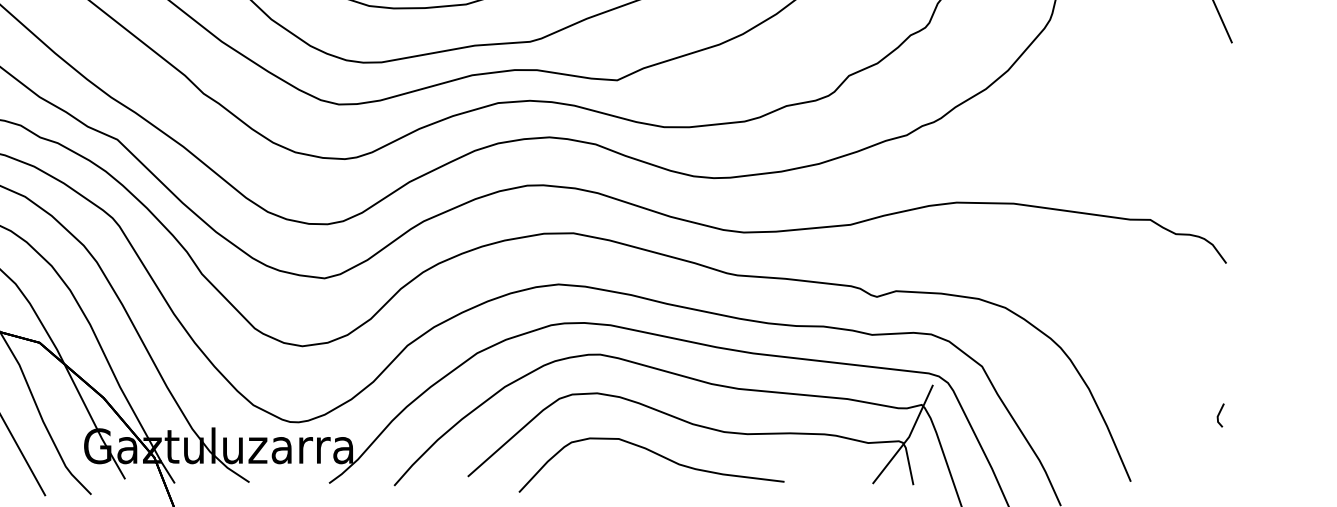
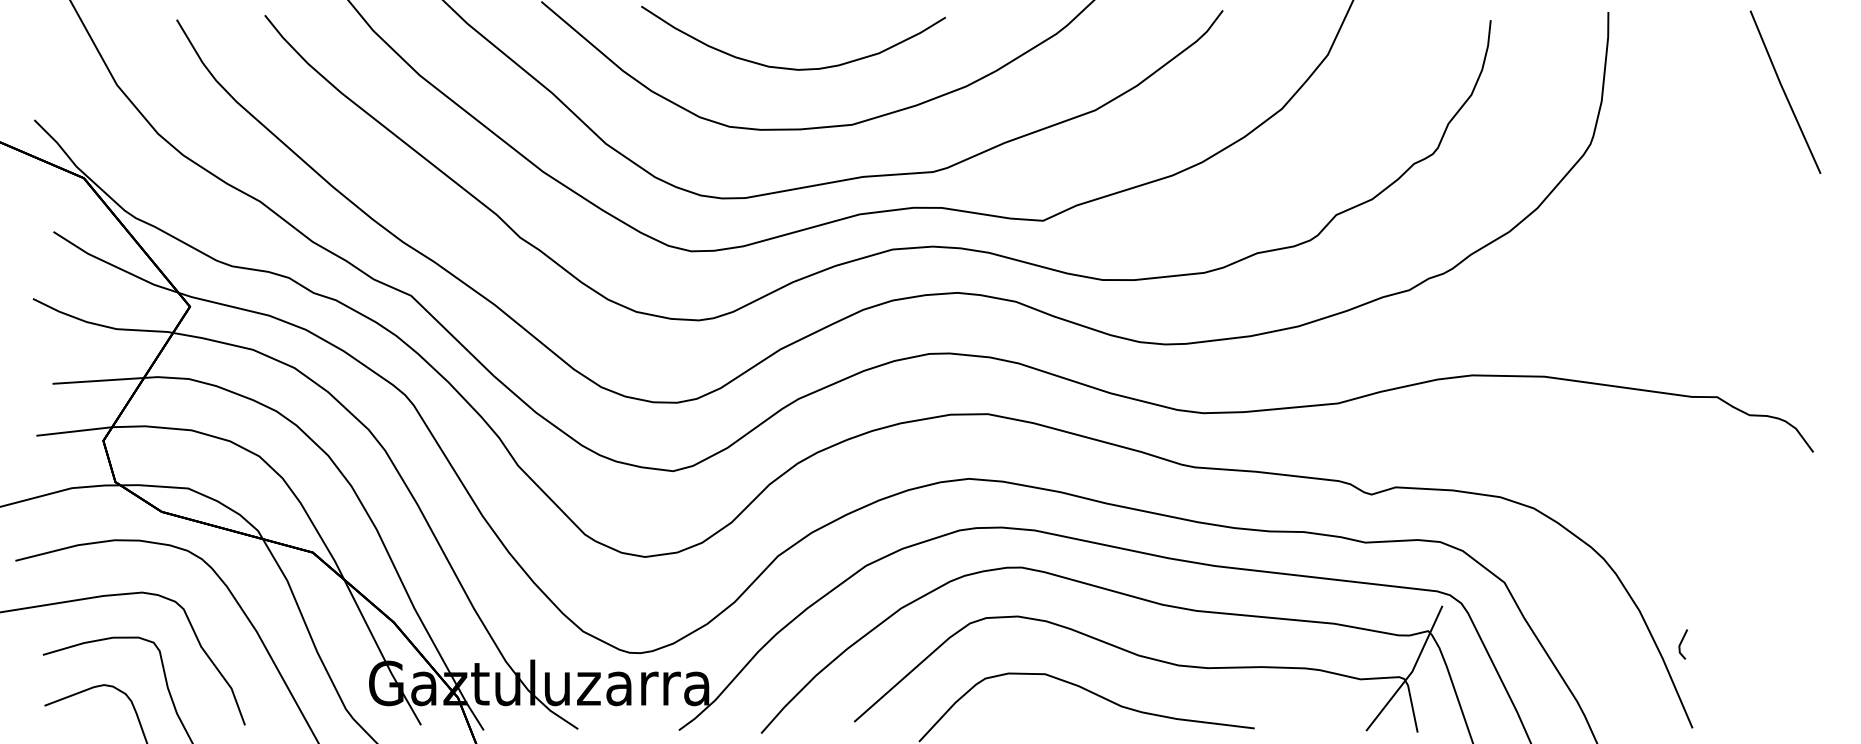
line: (1219, 415) -> (1681, 644), moved

